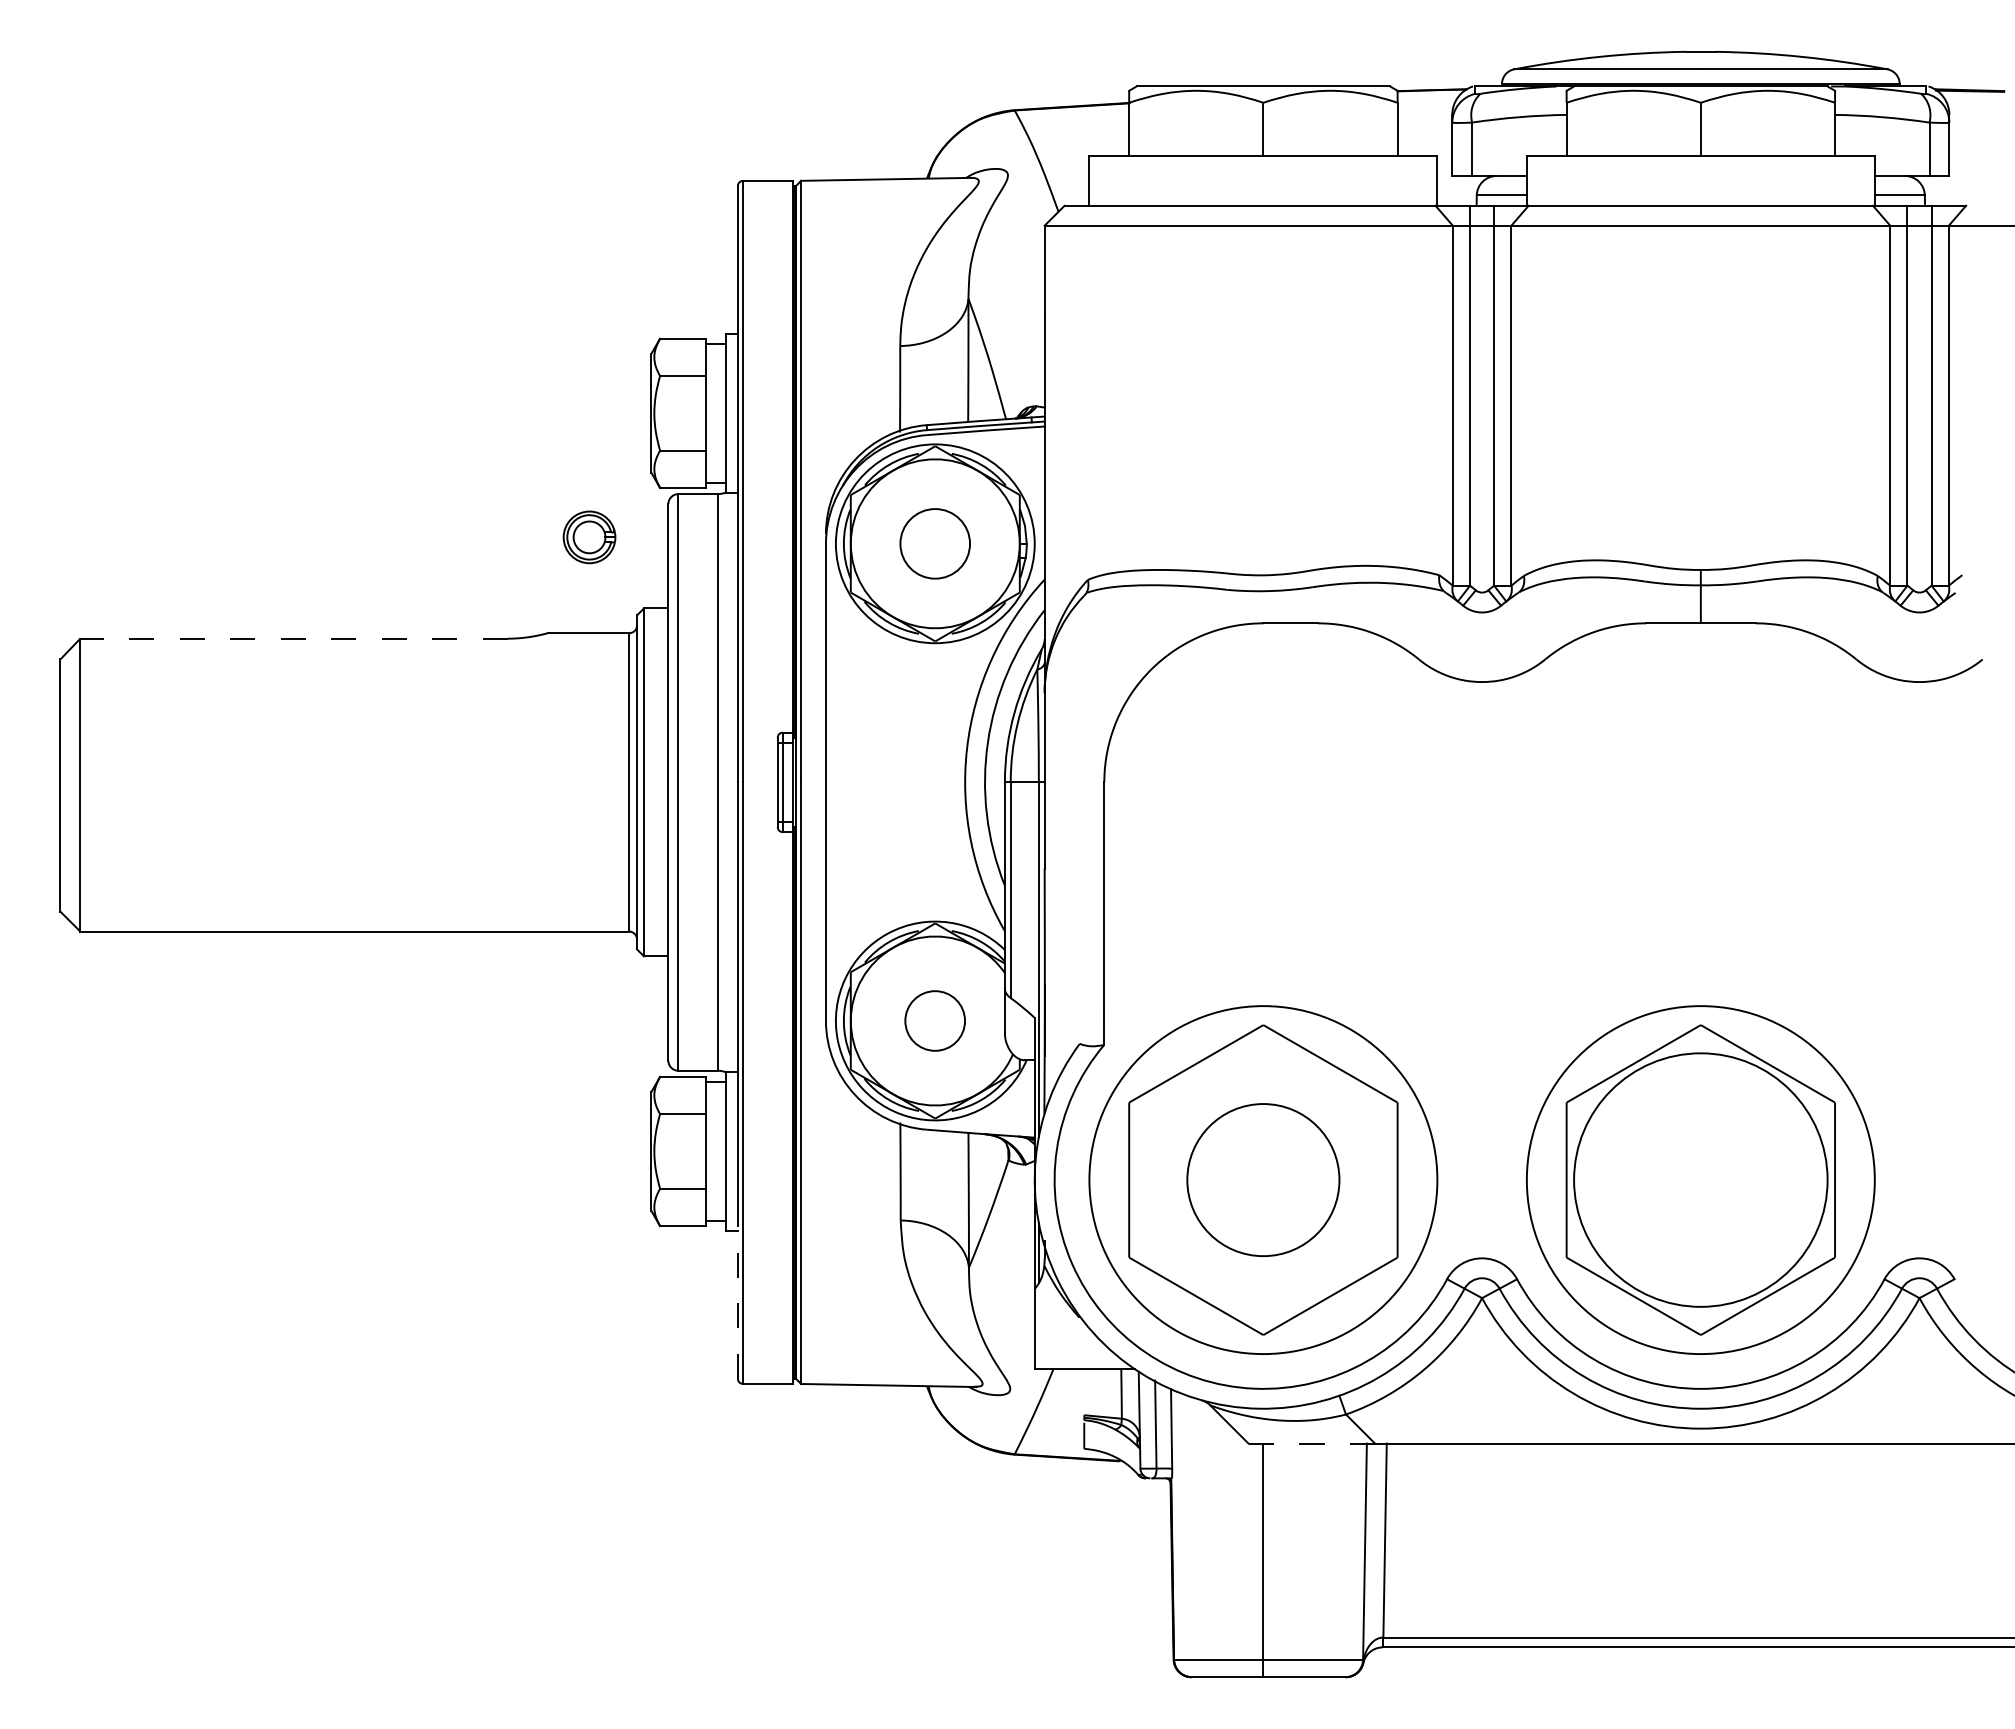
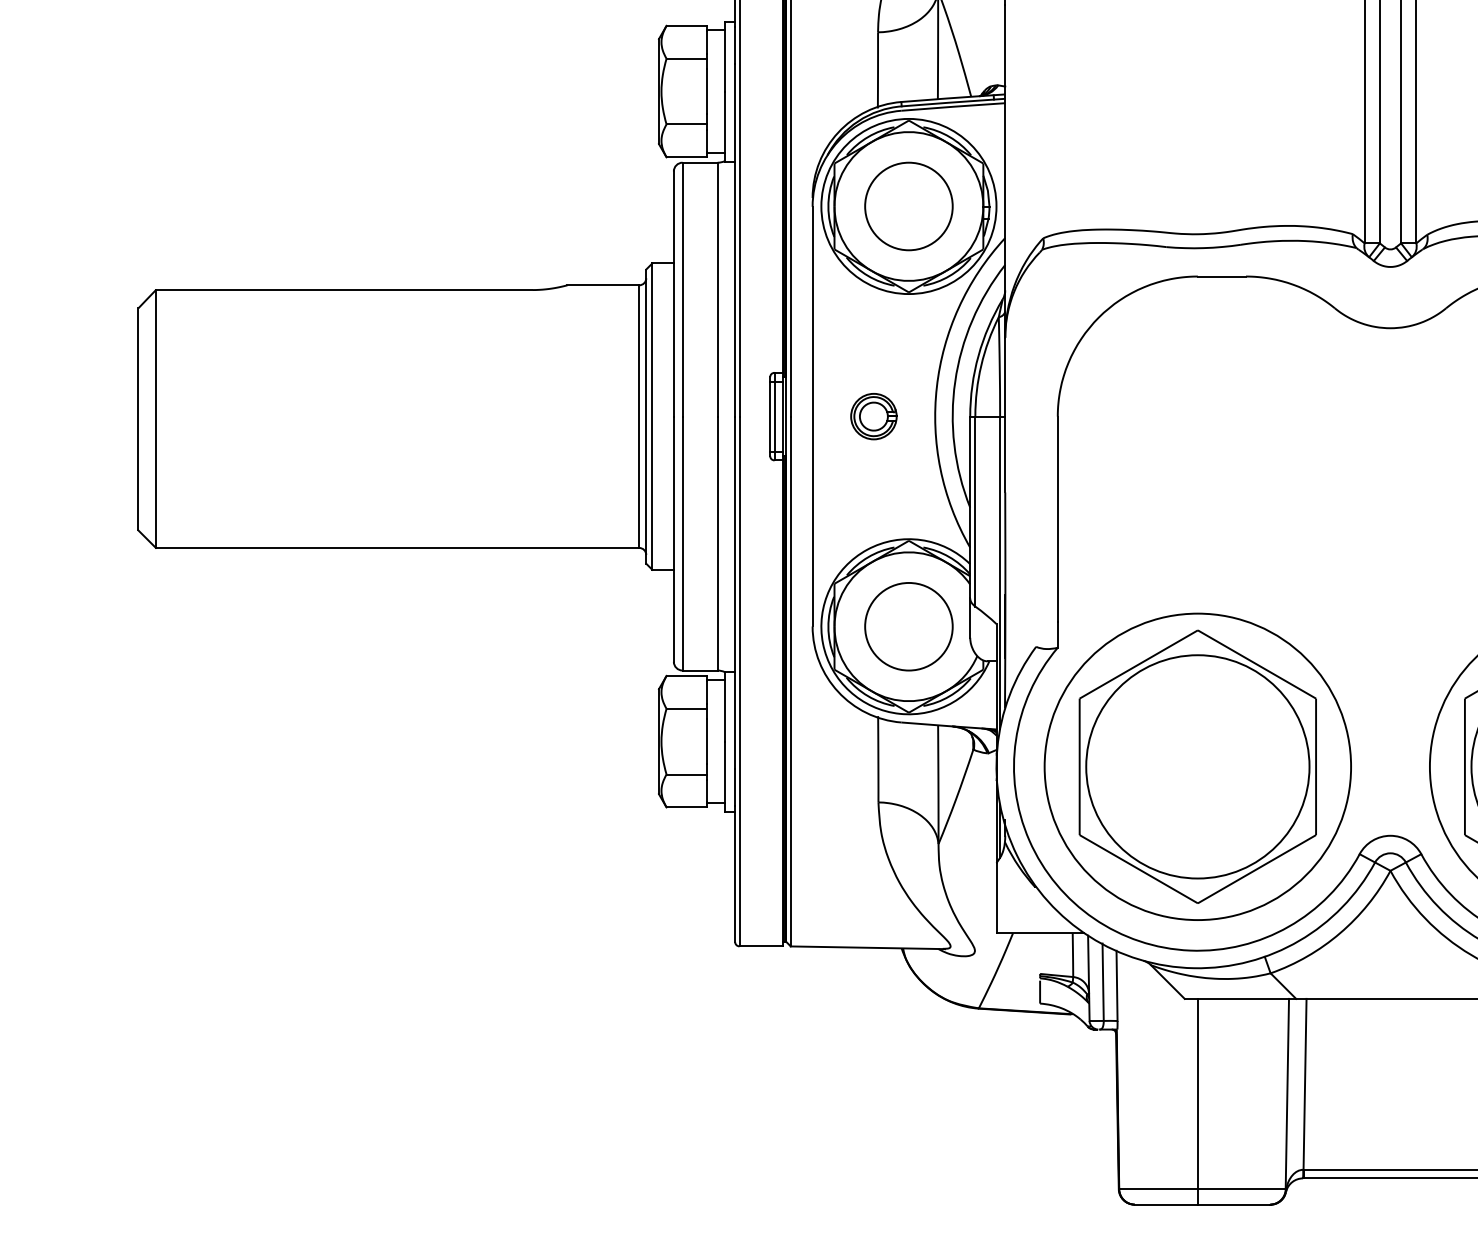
part: (589, 537) -> (873, 416), moved
circle: (934, 543) -> (908, 206), size x1.43
line: (294, 638) -> (344, 289), dashed -> solid
circle: (934, 1020) -> (908, 626), size x1.67
circle: (1263, 1179) -> (1197, 766), size x1.67
line: (737, 1301) -> (734, 873), dashed -> solid
line: (1311, 1443) -> (1240, 998), dashed -> solid

